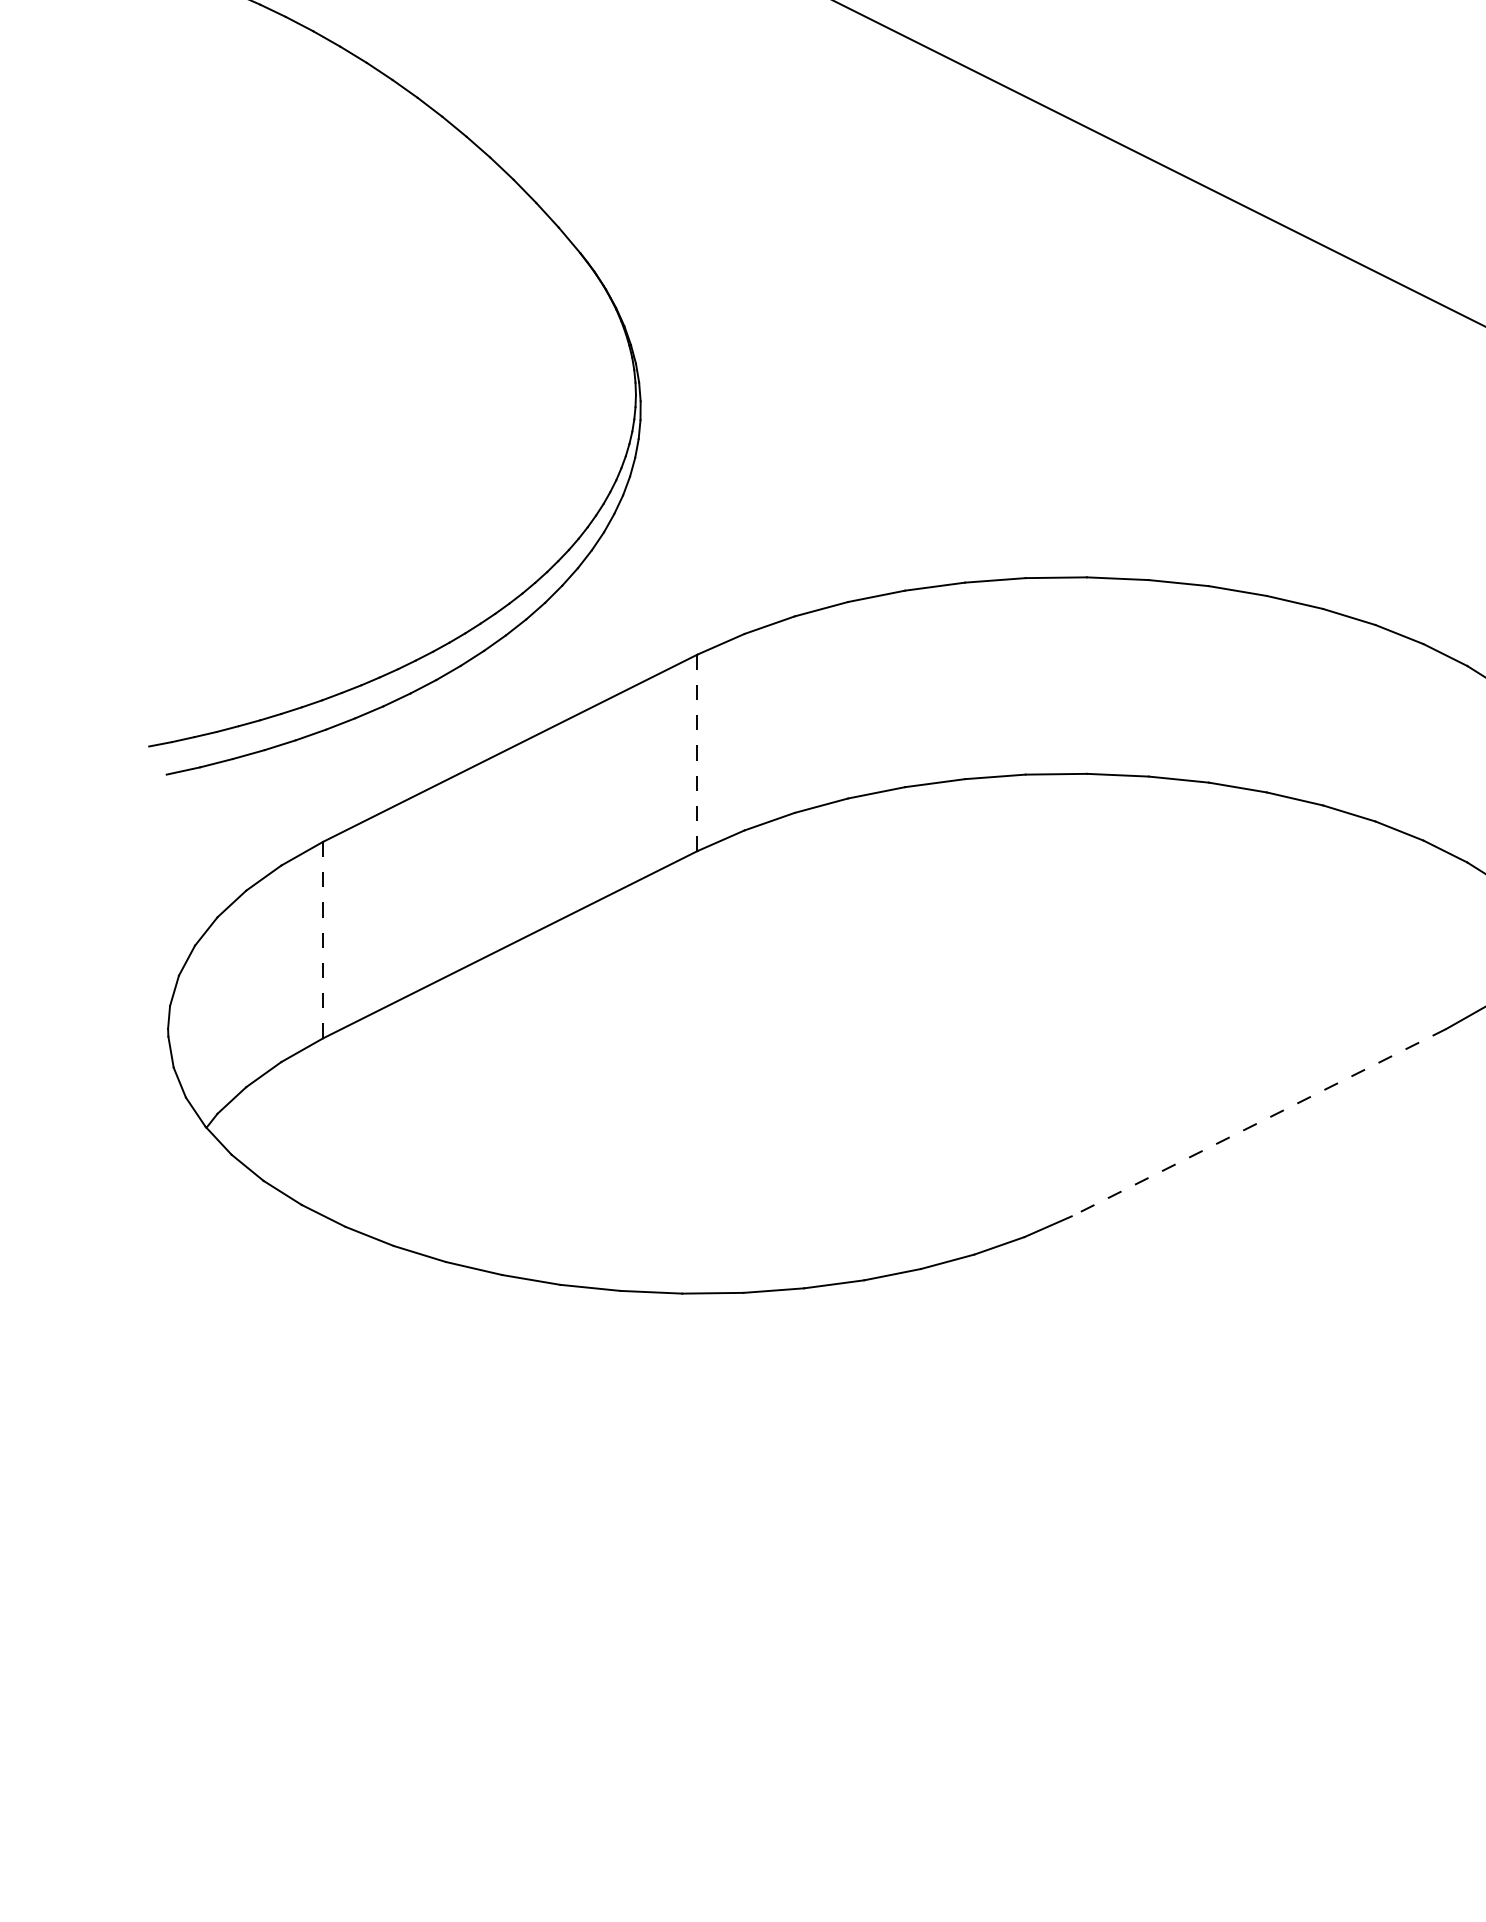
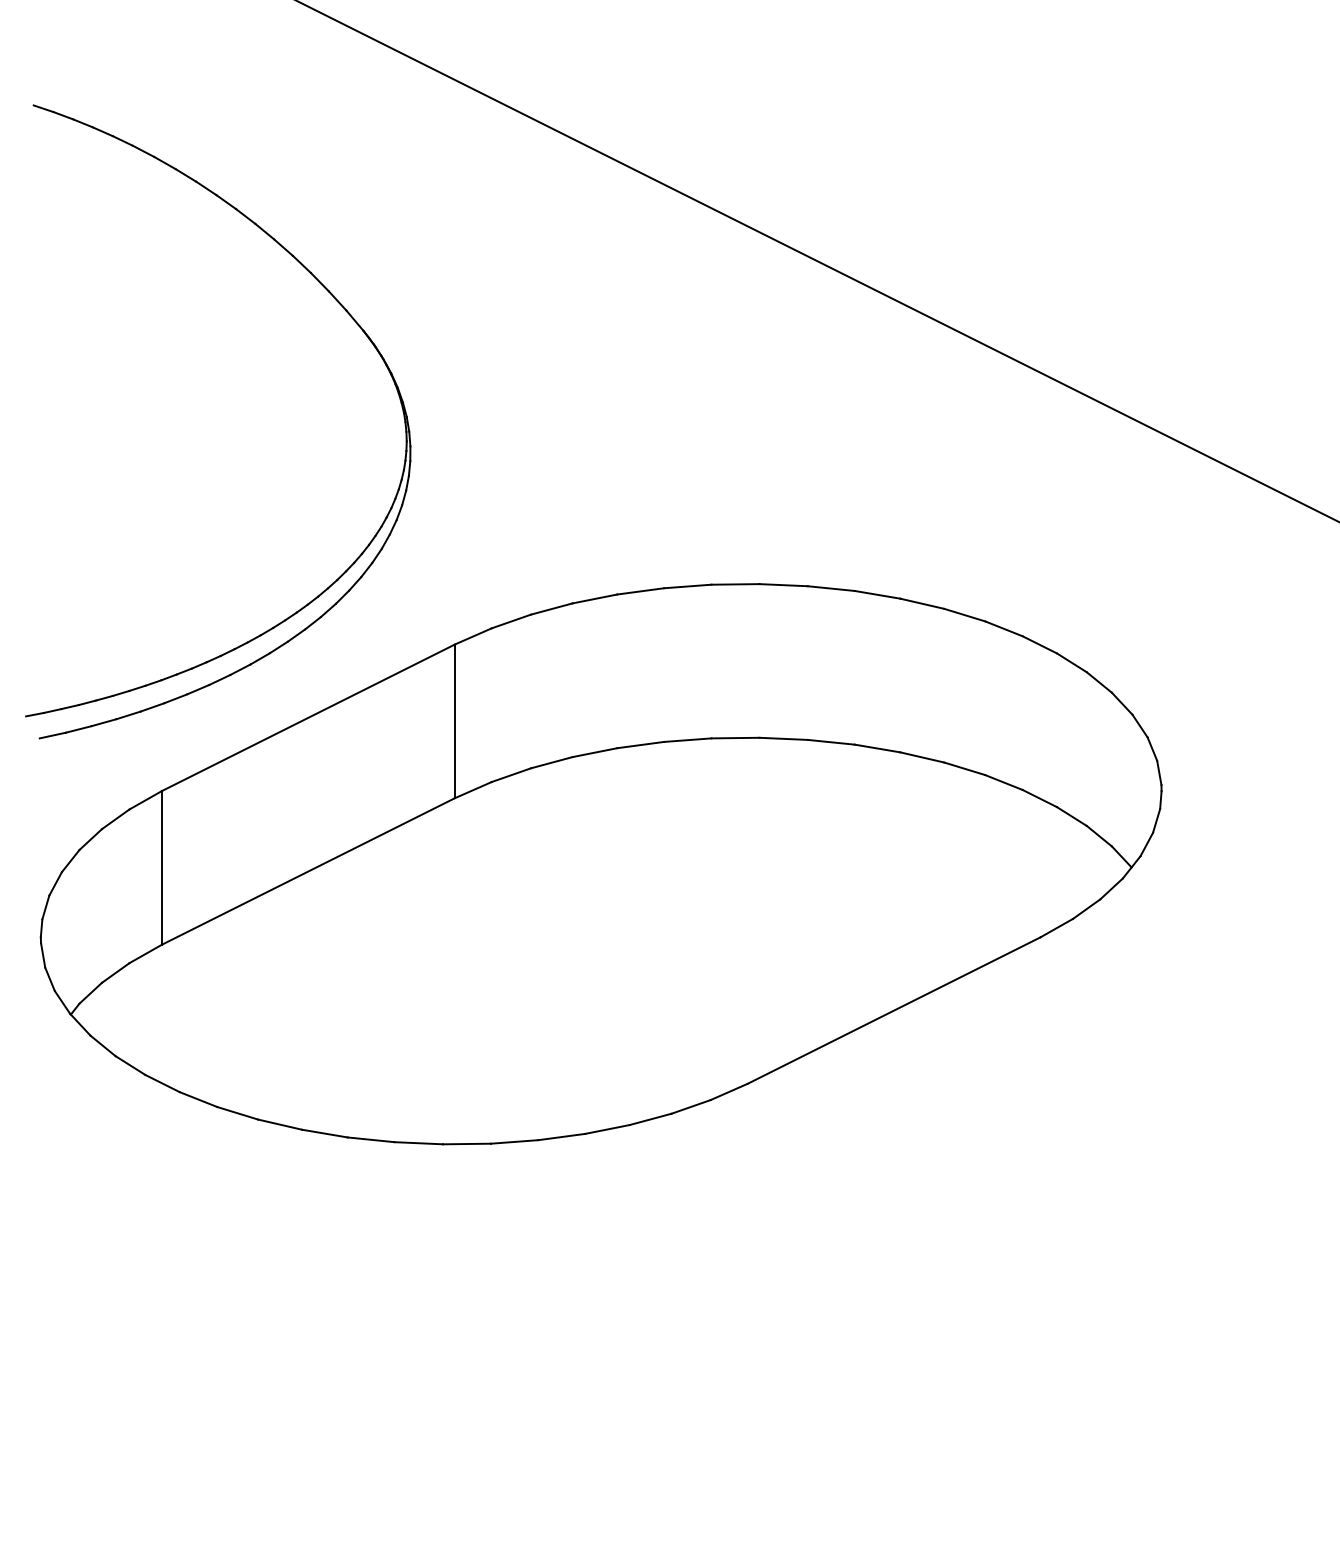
line: (696, 753) -> (454, 721), dashed -> solid
line: (322, 939) -> (161, 867), dashed -> solid
line: (1259, 1122) -> (894, 1010), dashed -> solid

